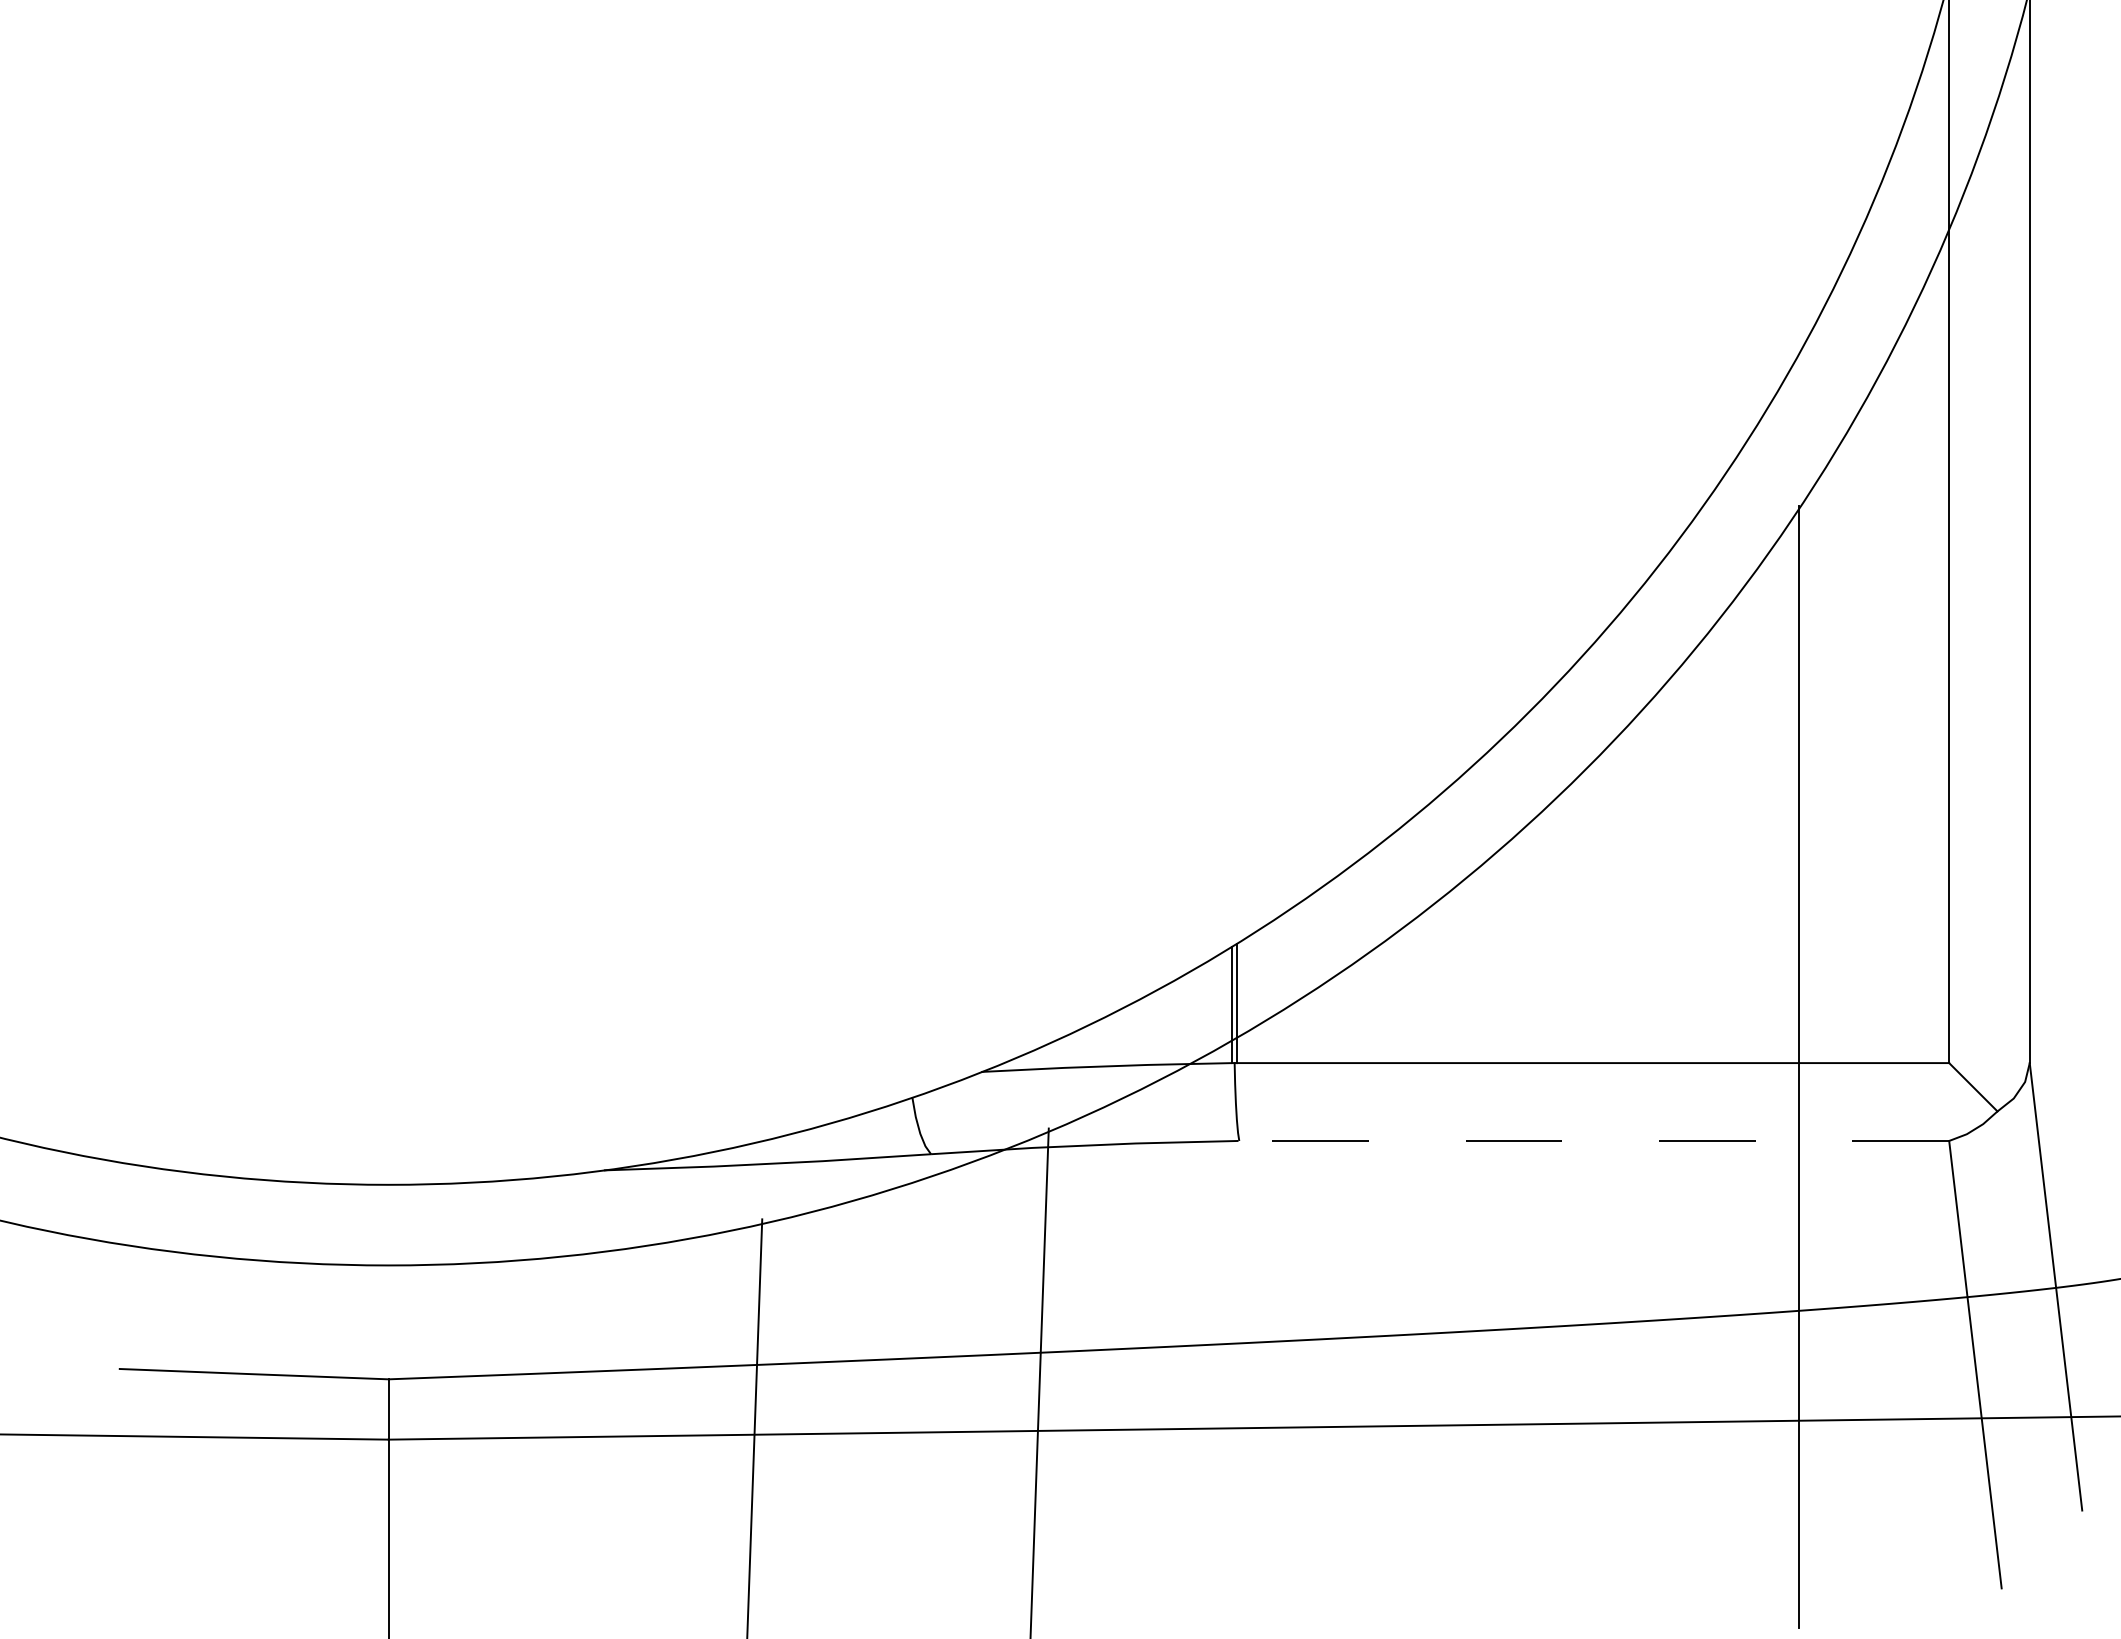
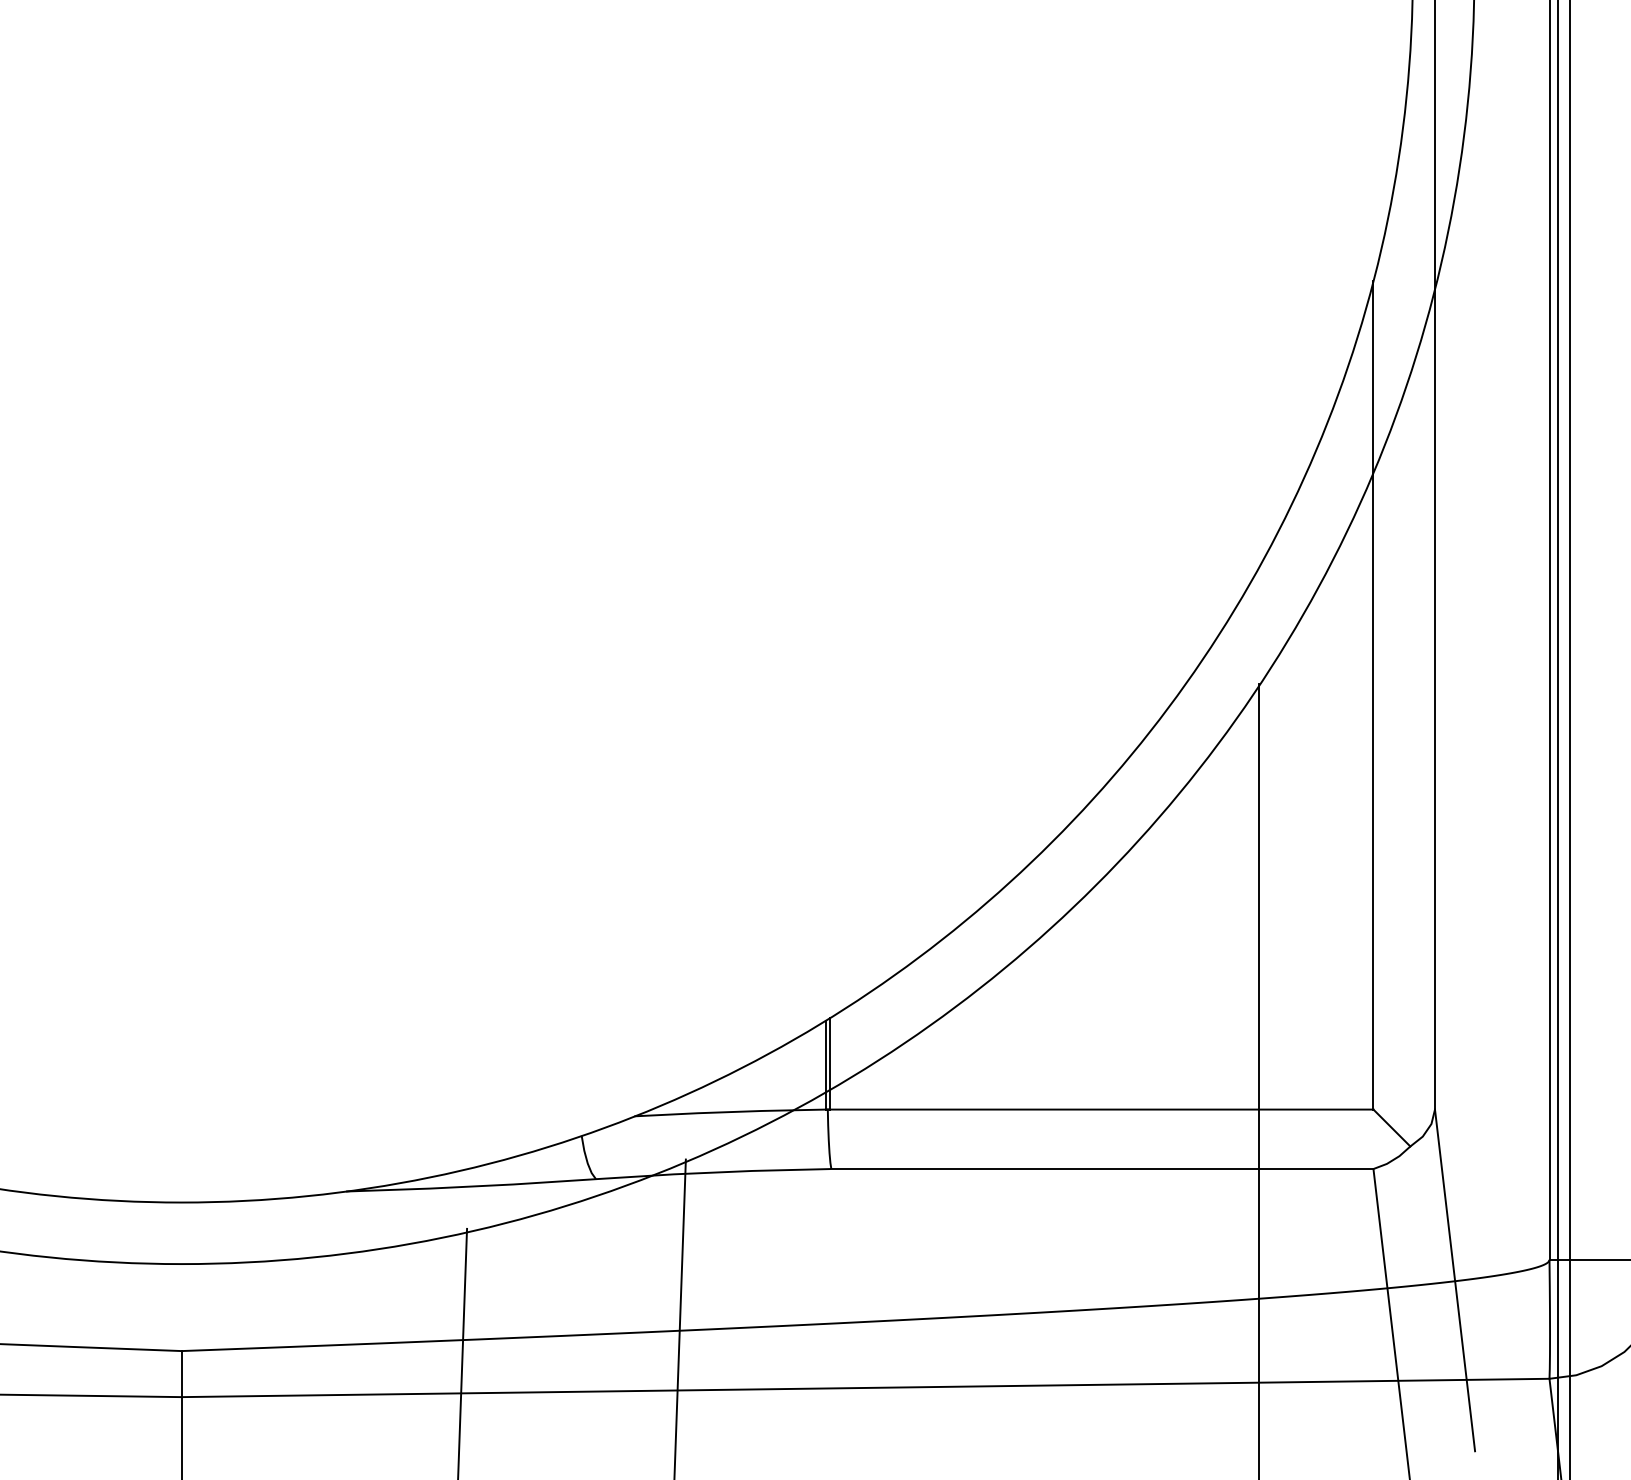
line: (1593, 1141) -> (1101, 1169), dashed -> solid

